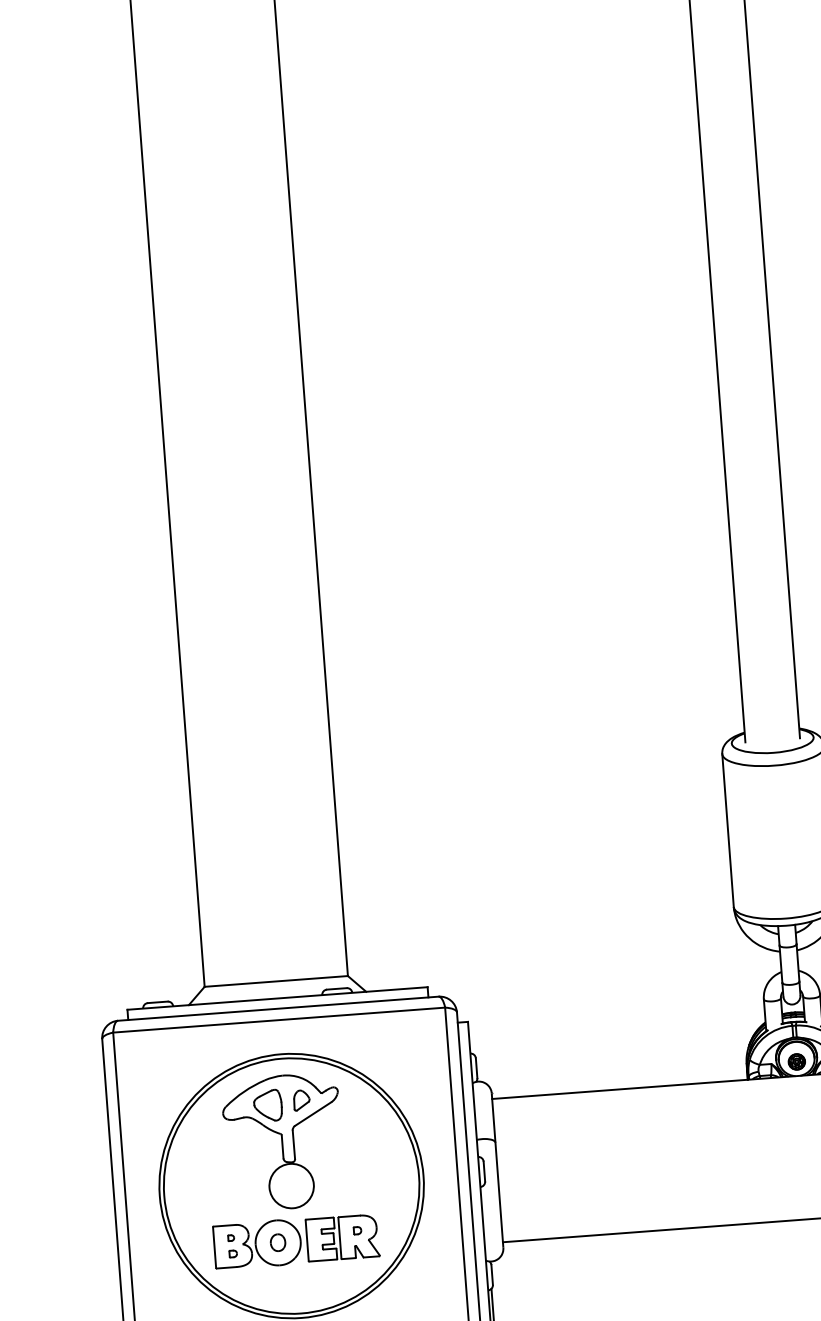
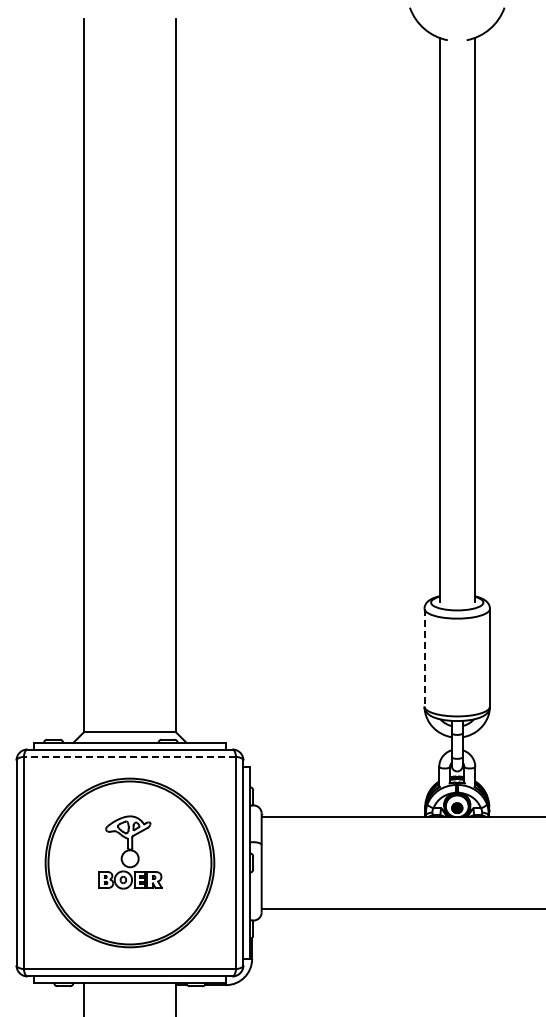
line: (727, 830) -> (424, 657), solid -> dashed
line: (278, 1019) -> (129, 756), solid -> dashed
part: (291, 1169) -> (130, 852), size x0.6

